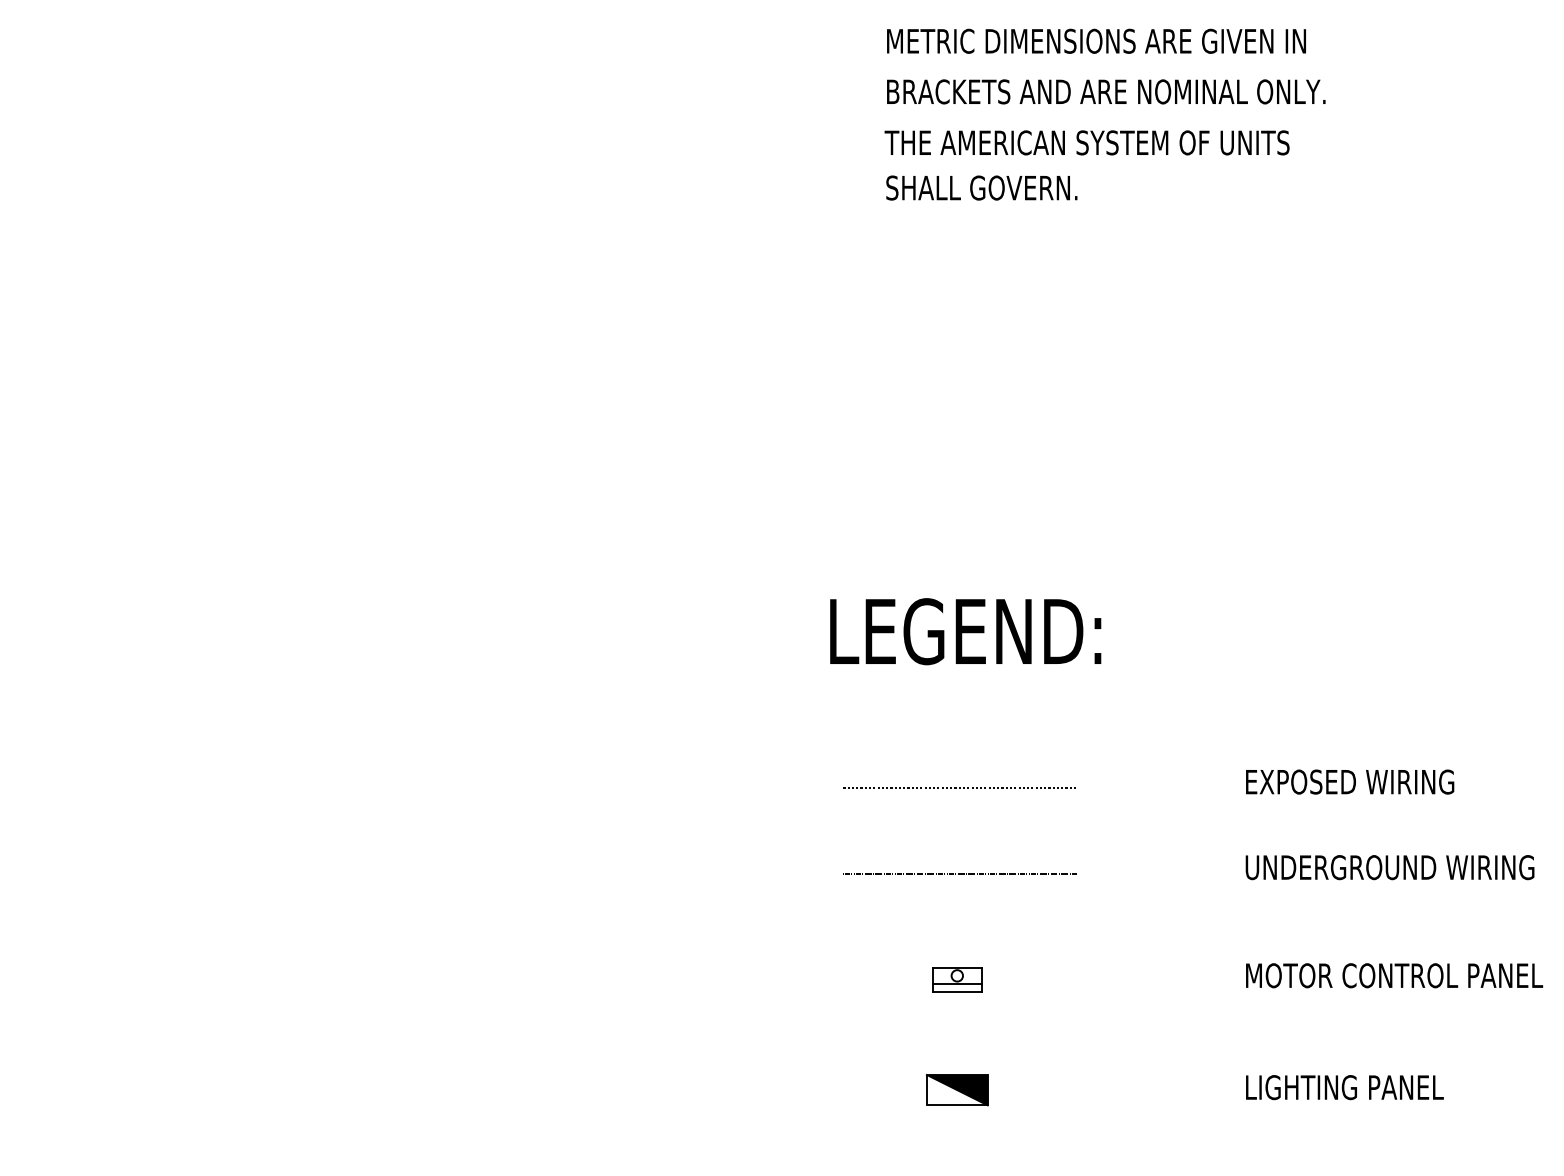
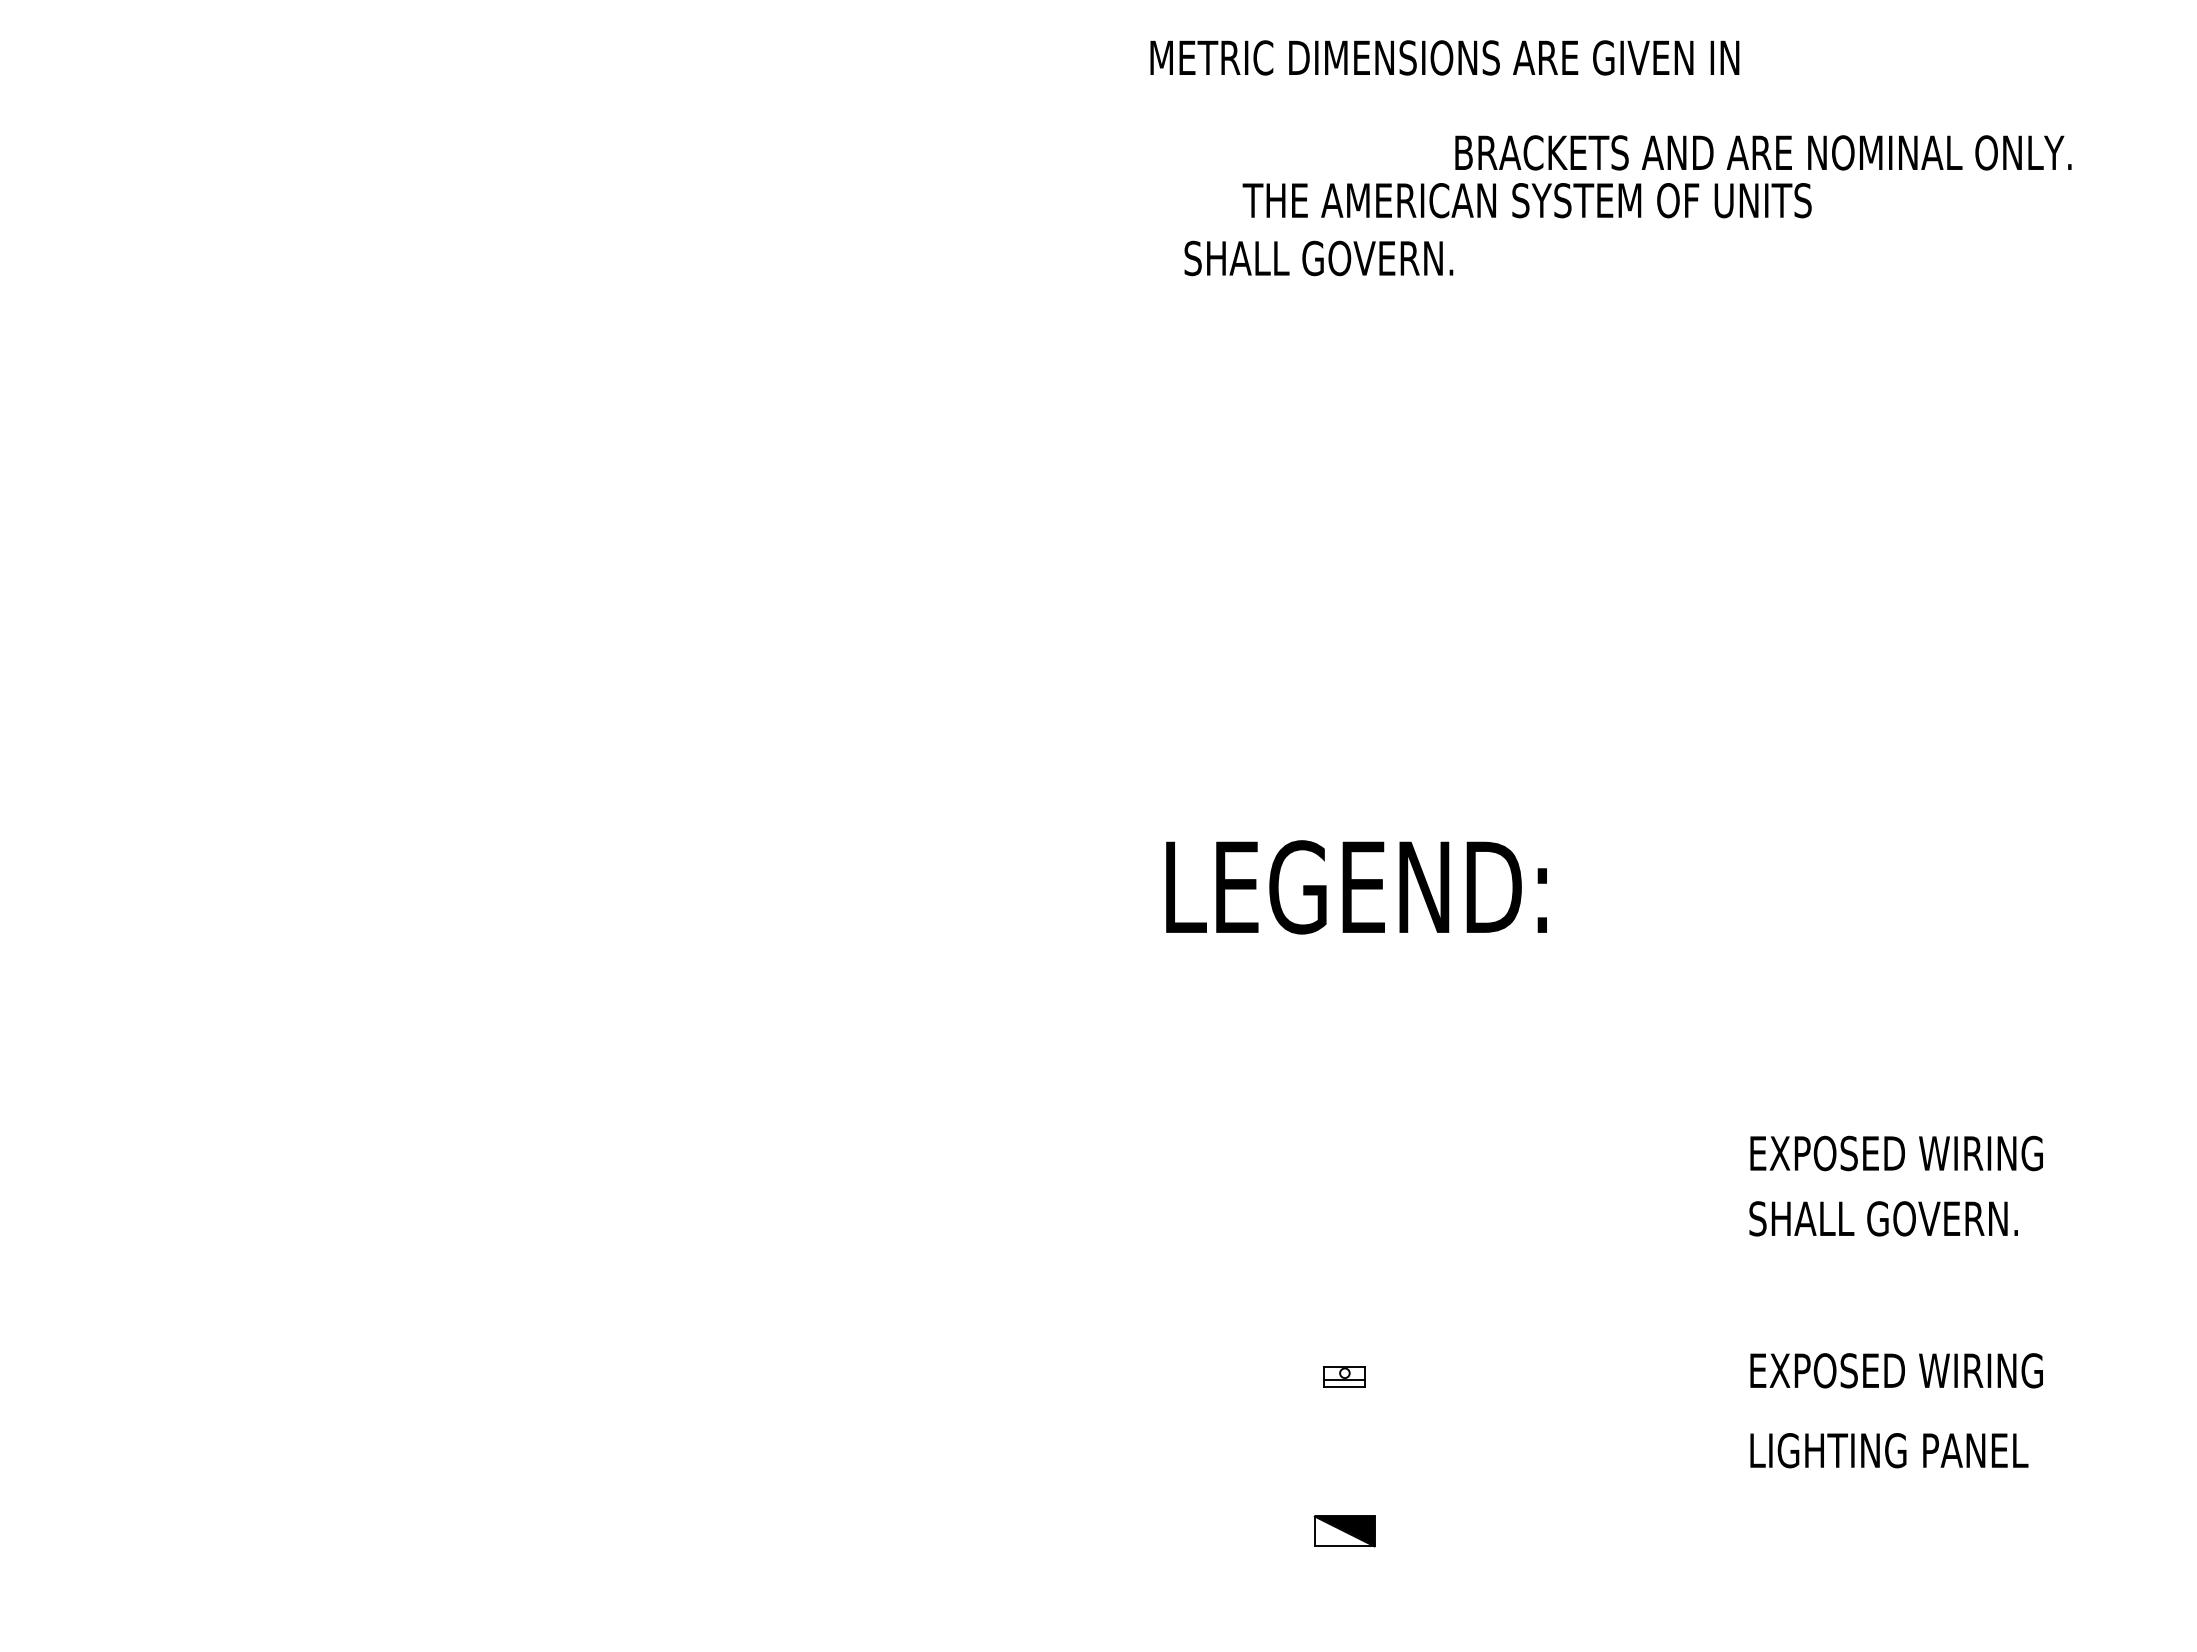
text: (1096, 40) -> (1444, 56), moved
text: (1106, 91) -> (1763, 152), moved
text: (981, 187) -> (1318, 257), moved
text: (1350, 781) -> (1897, 1152), moved
line: (959, 788) -> (1347, 1107), removed
text: (1389, 867) -> (1952, 1218), UNDERGROUND WIRING -> SHALL GOVERN.
line: (959, 873) -> (1347, 1227), removed
text: (1395, 975) -> (1960, 1370), MOTOR CONTROL PANEL -> EXPOSED WIRING
part: (957, 979) -> (1345, 1376), size x0.6
text: (1344, 1087) -> (1888, 1450), moved
part: (956, 1089) -> (1343, 1530), size x0.7

